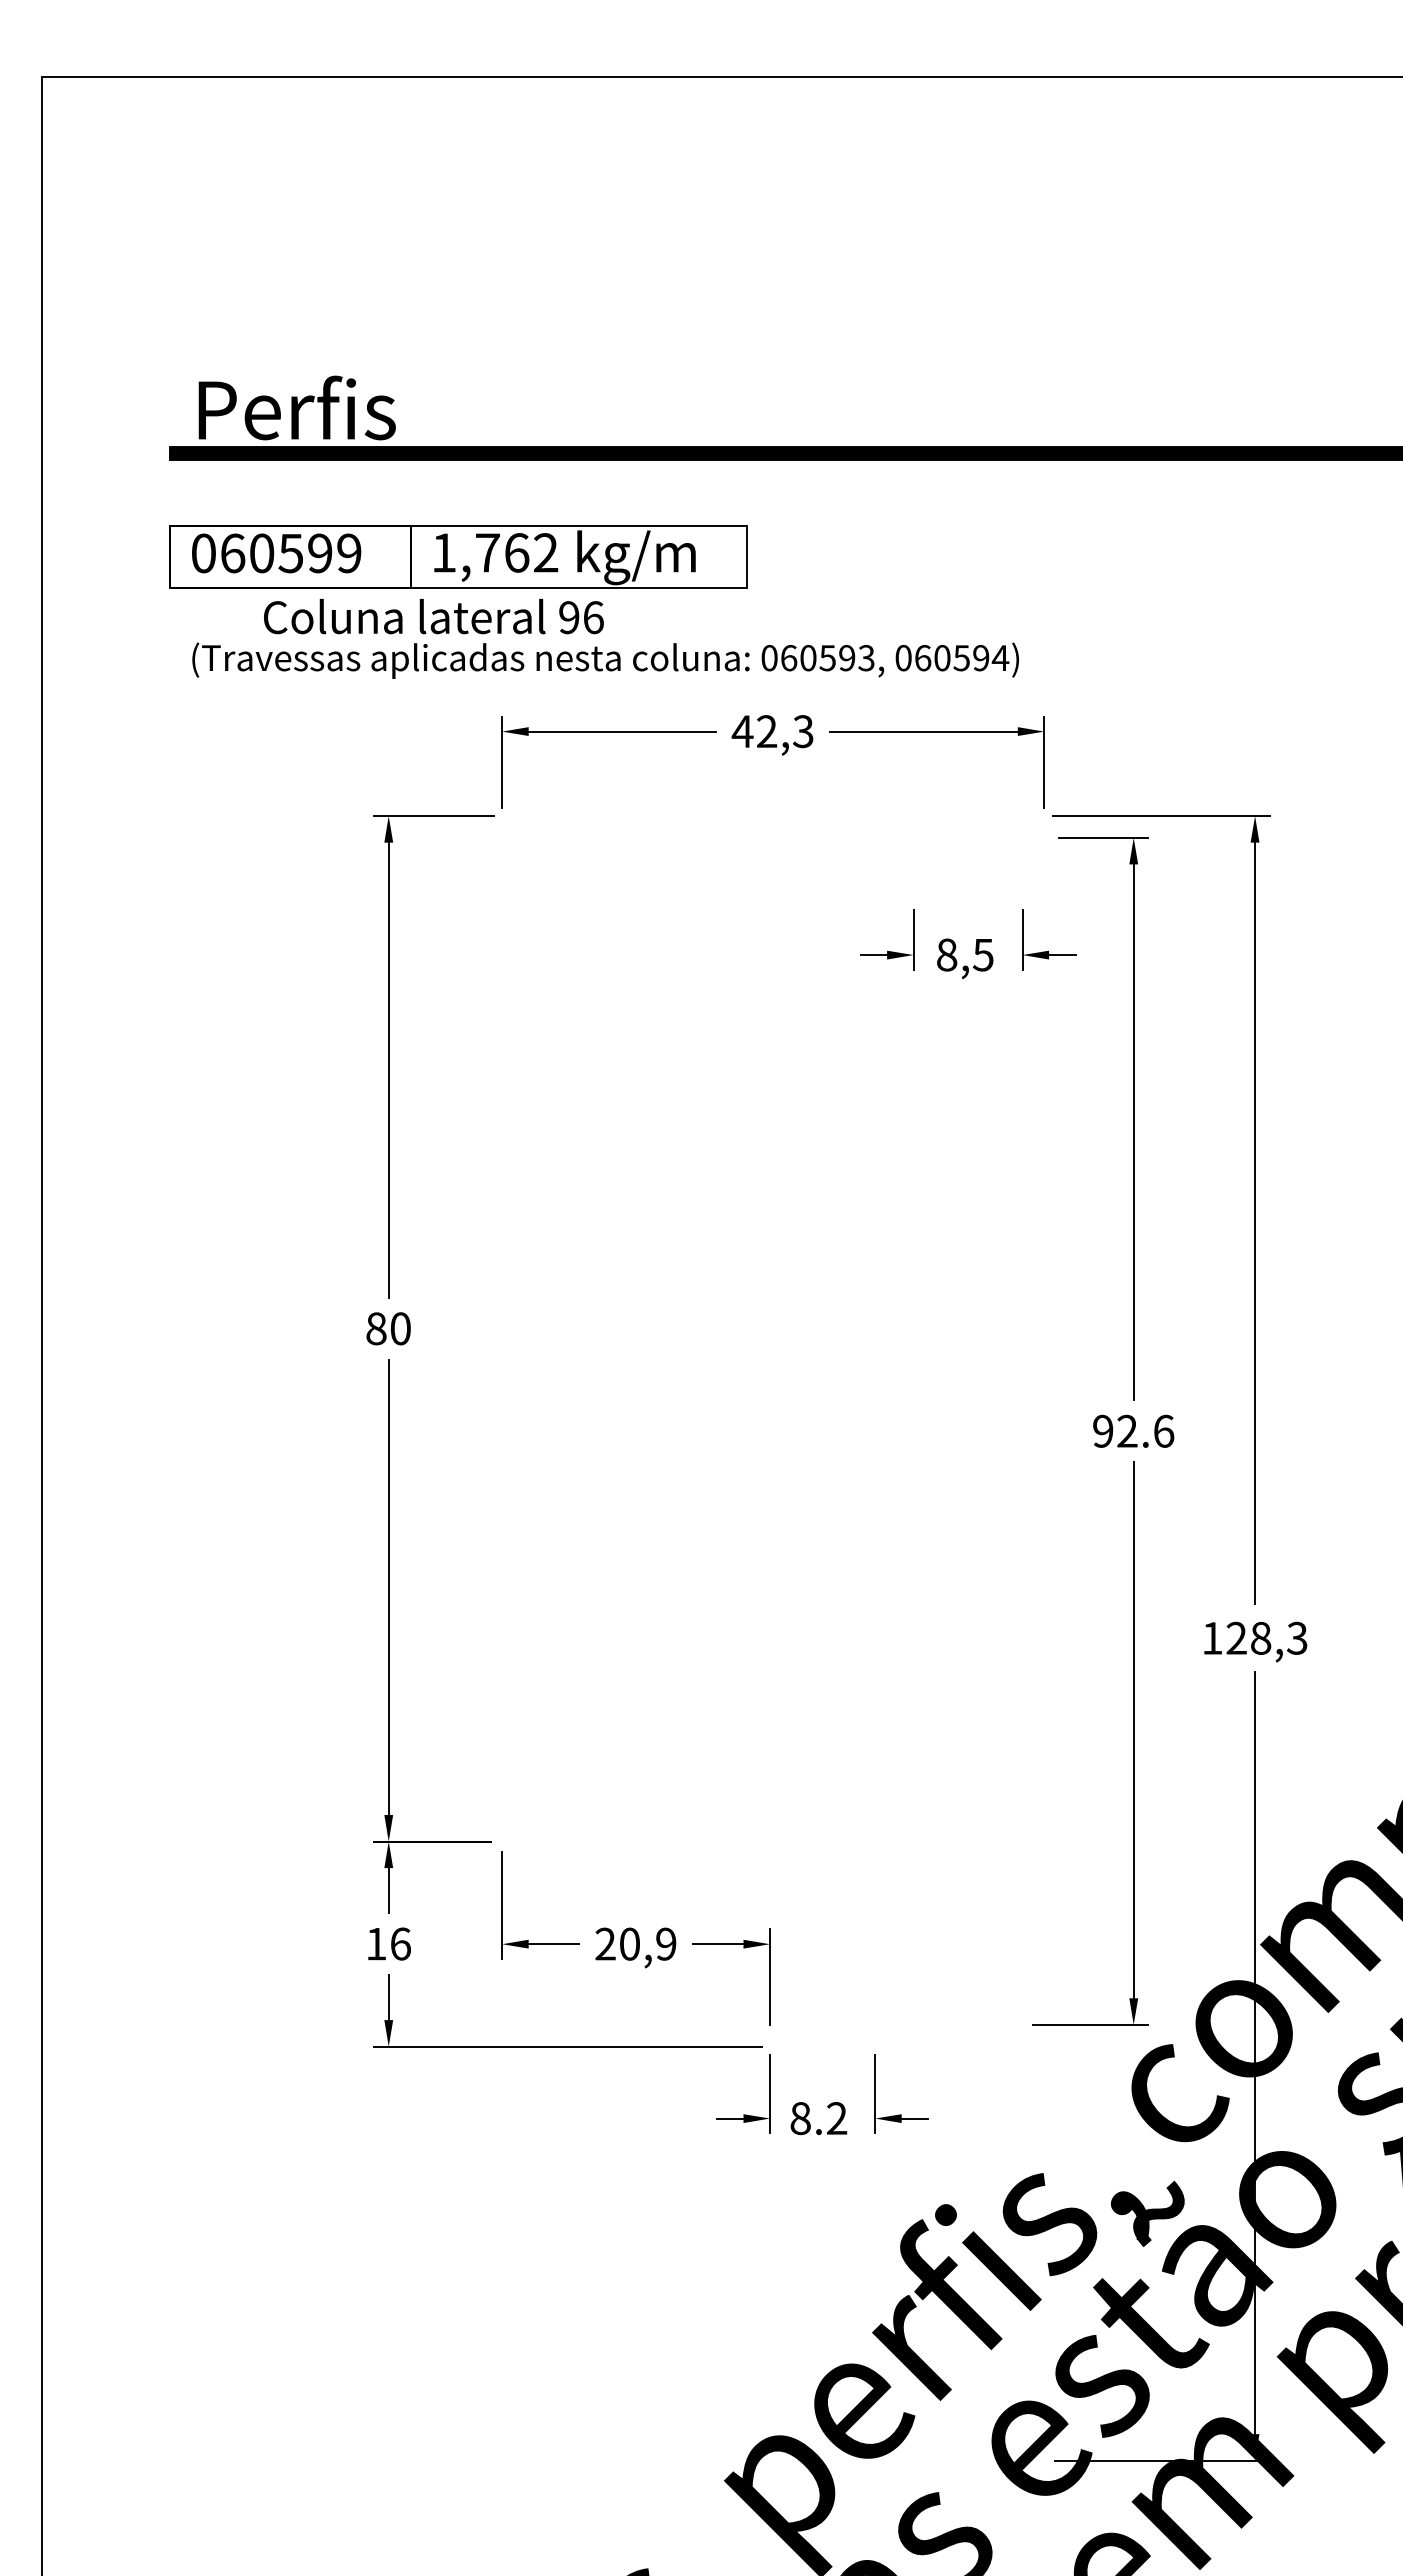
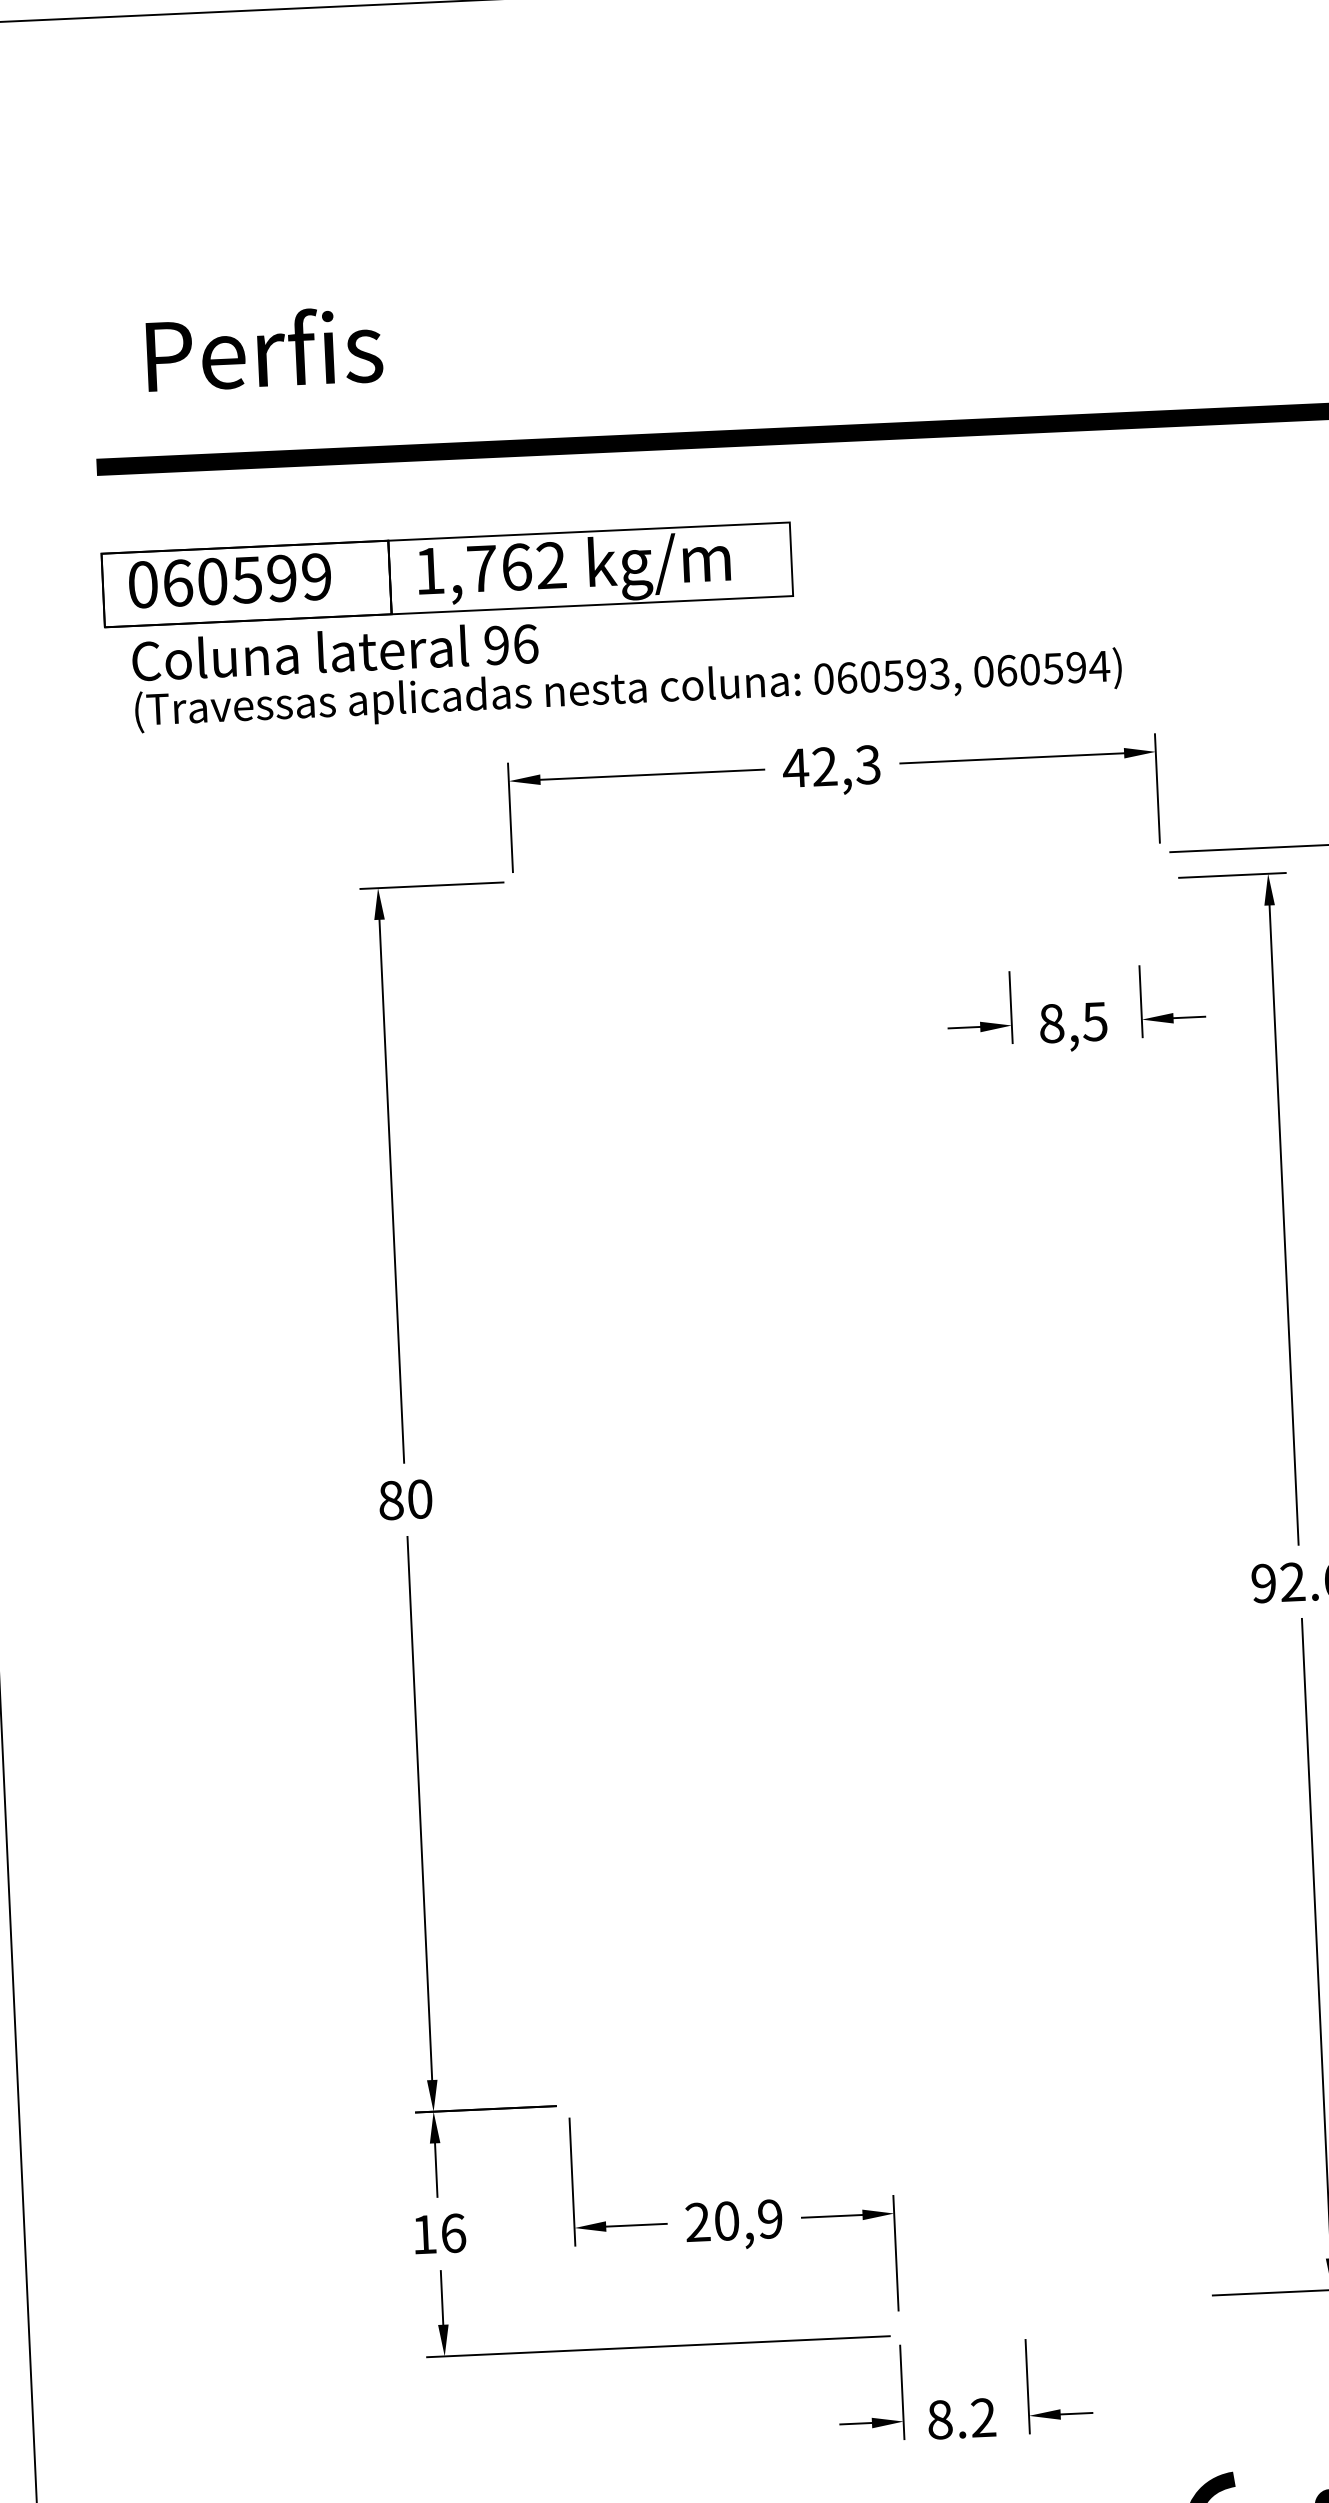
text: (296, 407) -> (263, 348), moved
text: (433, 616) -> (334, 651), moved

